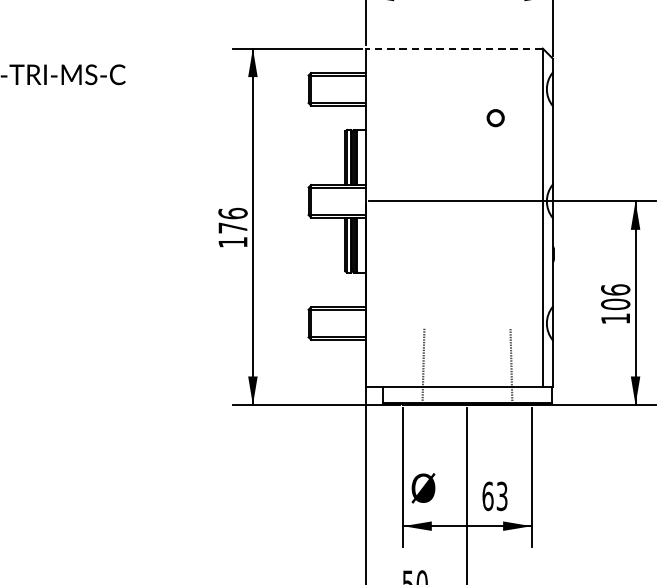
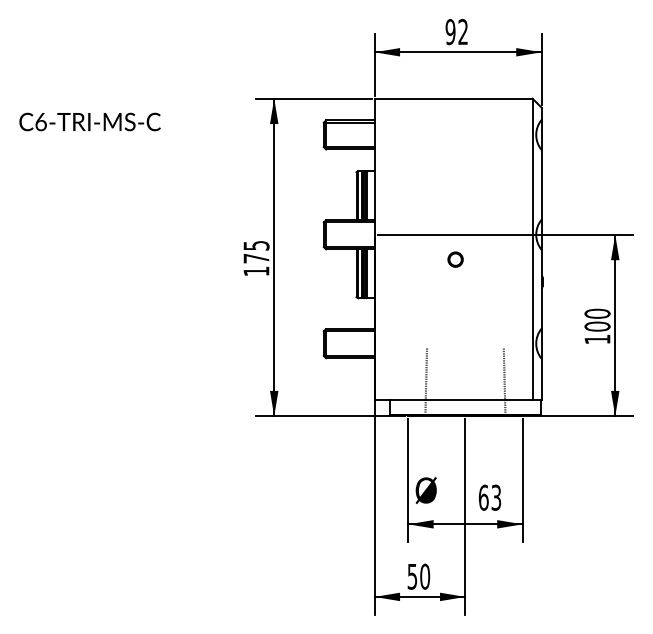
line: (454, 48) -> (453, 98), dashed -> solid
circle: (495, 117) -> (455, 259), moved
text: (233, 213) -> (256, 245), 176 -> 175
text: (615, 289) -> (597, 313), 106 -> 100

